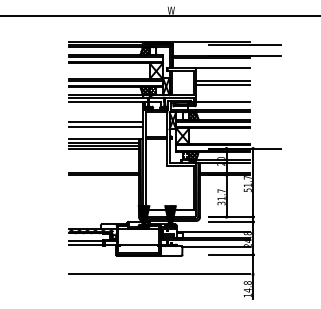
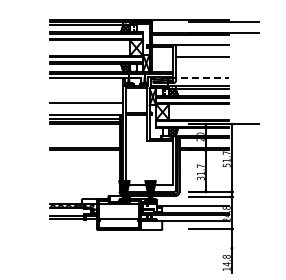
line: (223, 85) -> (202, 62), removed
line: (220, 101) -> (199, 77), solid -> dashed
line: (105, 122) -> (86, 98), removed
line: (159, 274) -> (139, 248), removed

